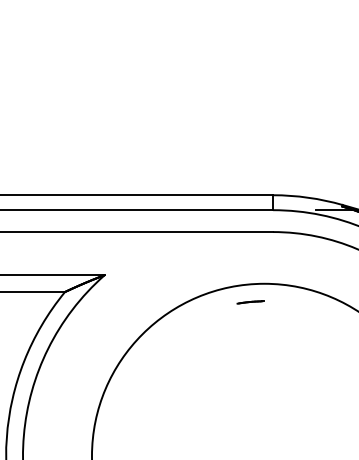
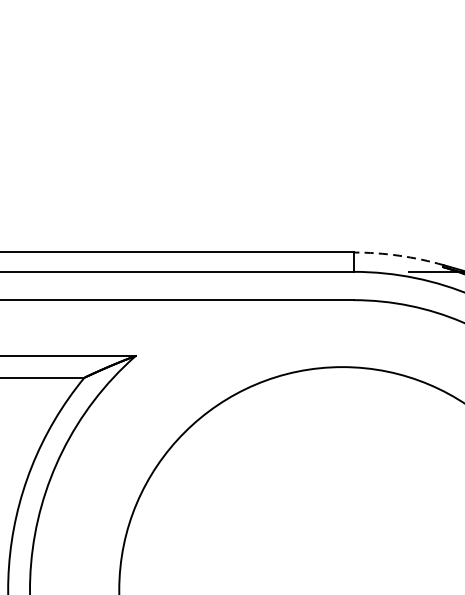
arc: (308, 197) -> (399, 255), solid -> dashed
line: (250, 302) -> (324, 391), removed

